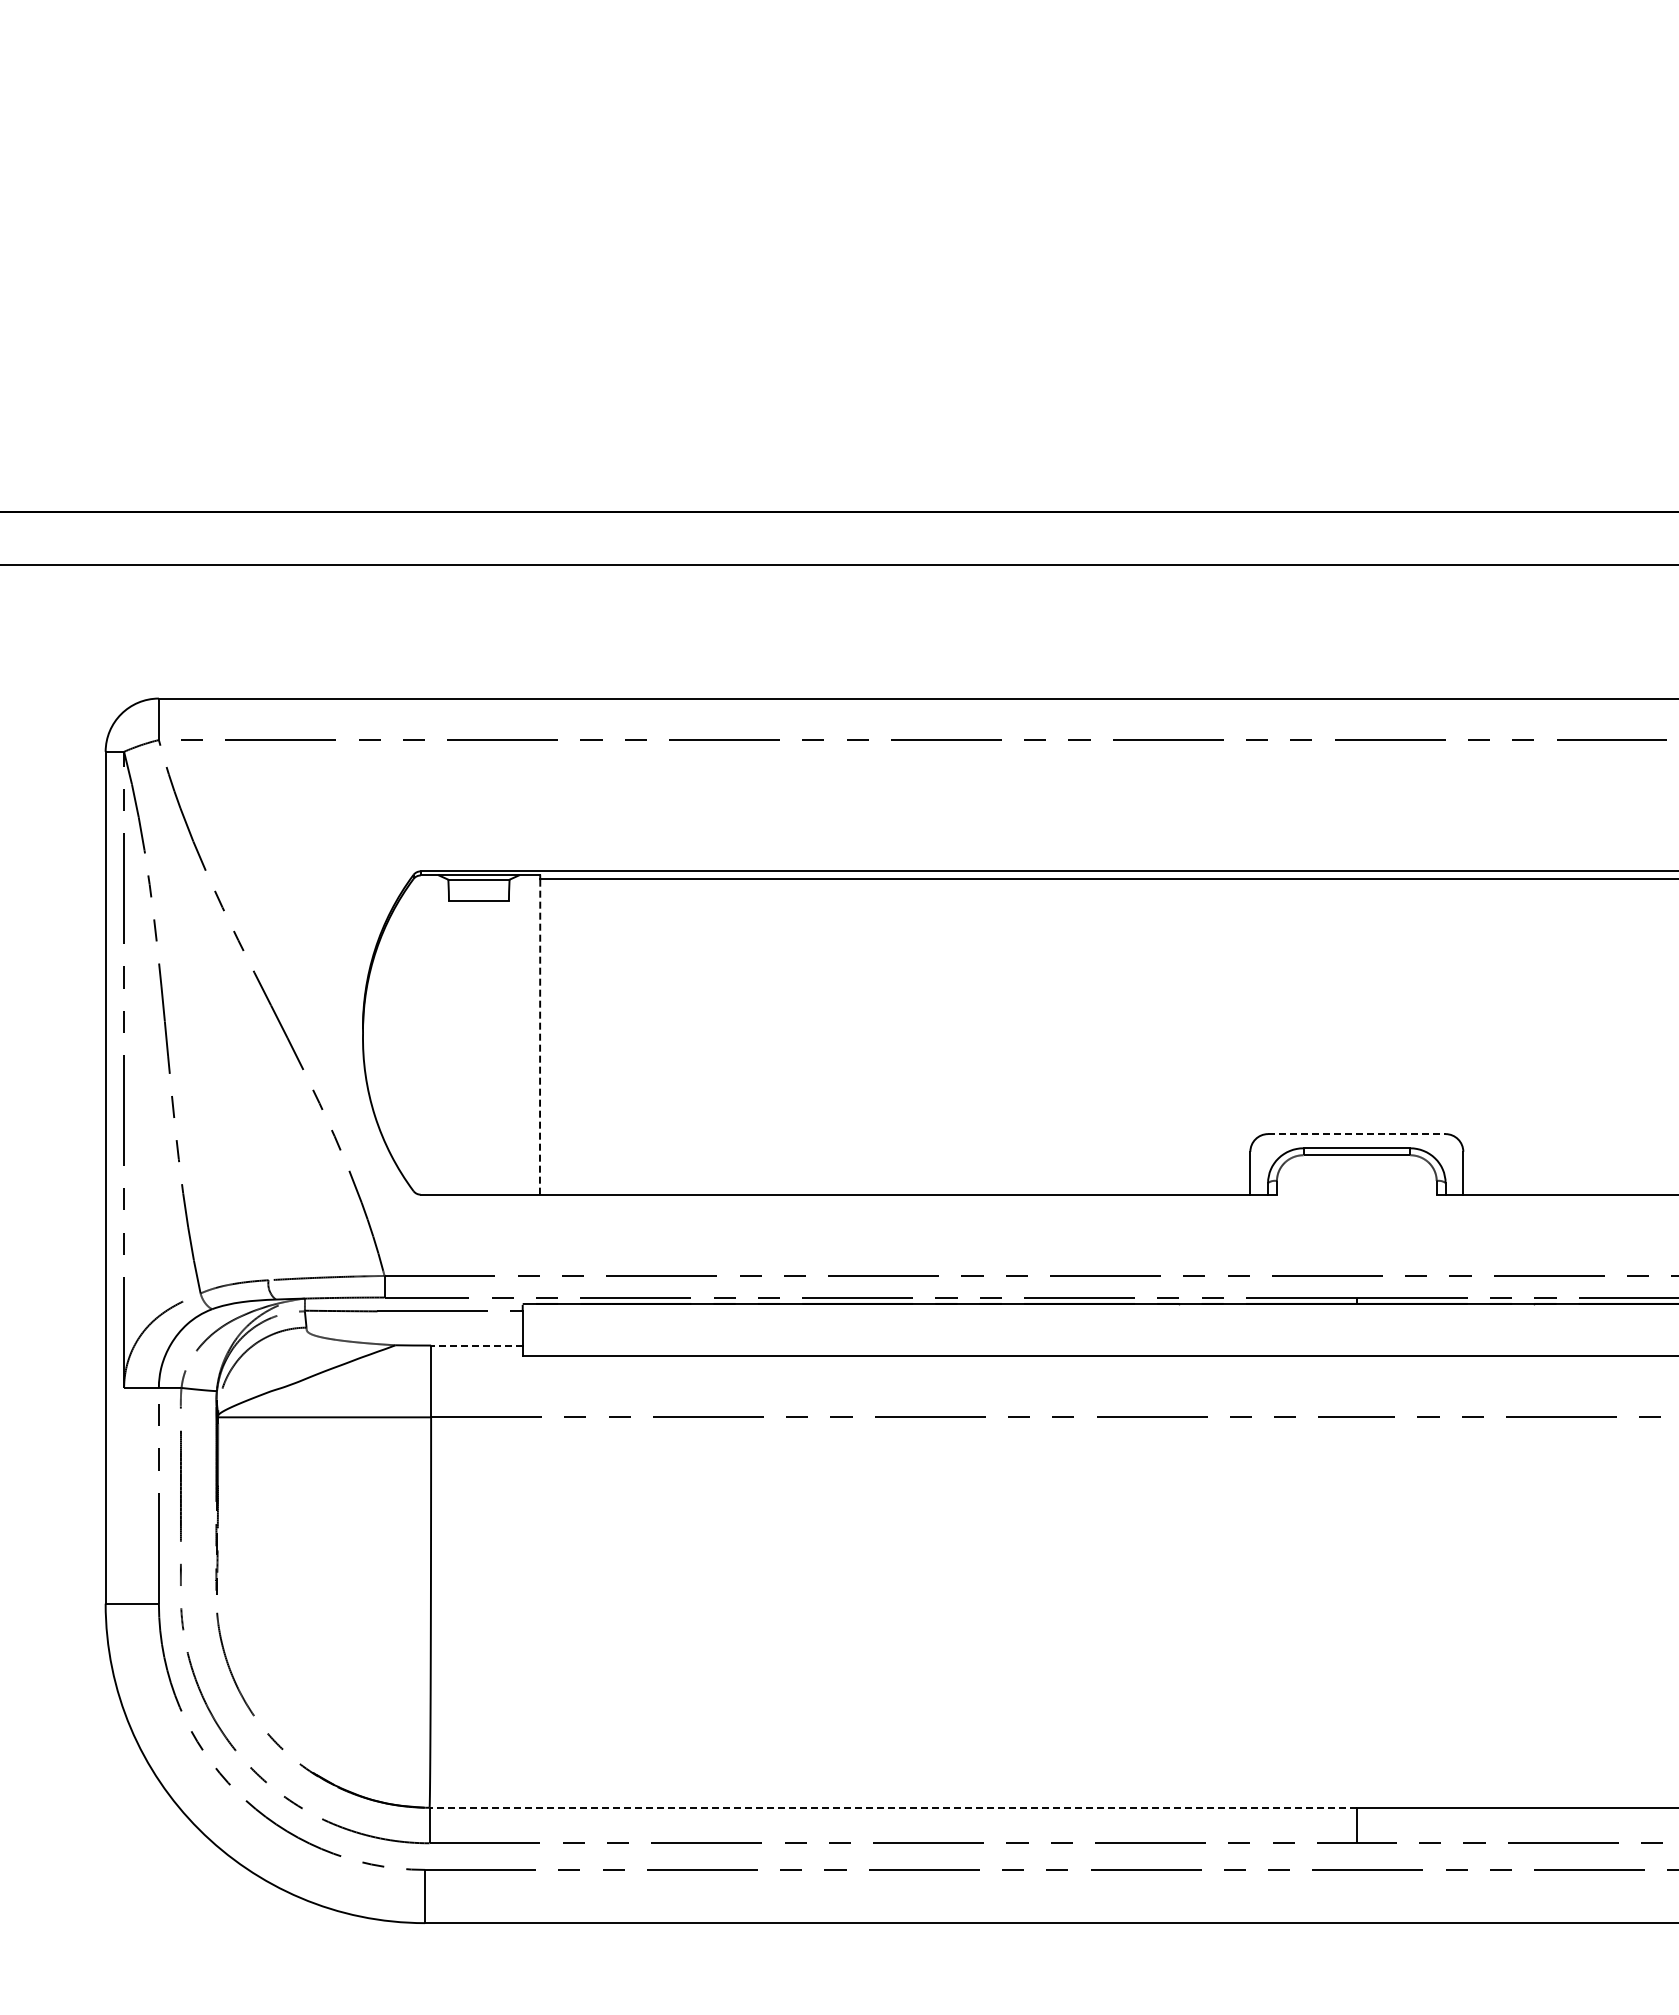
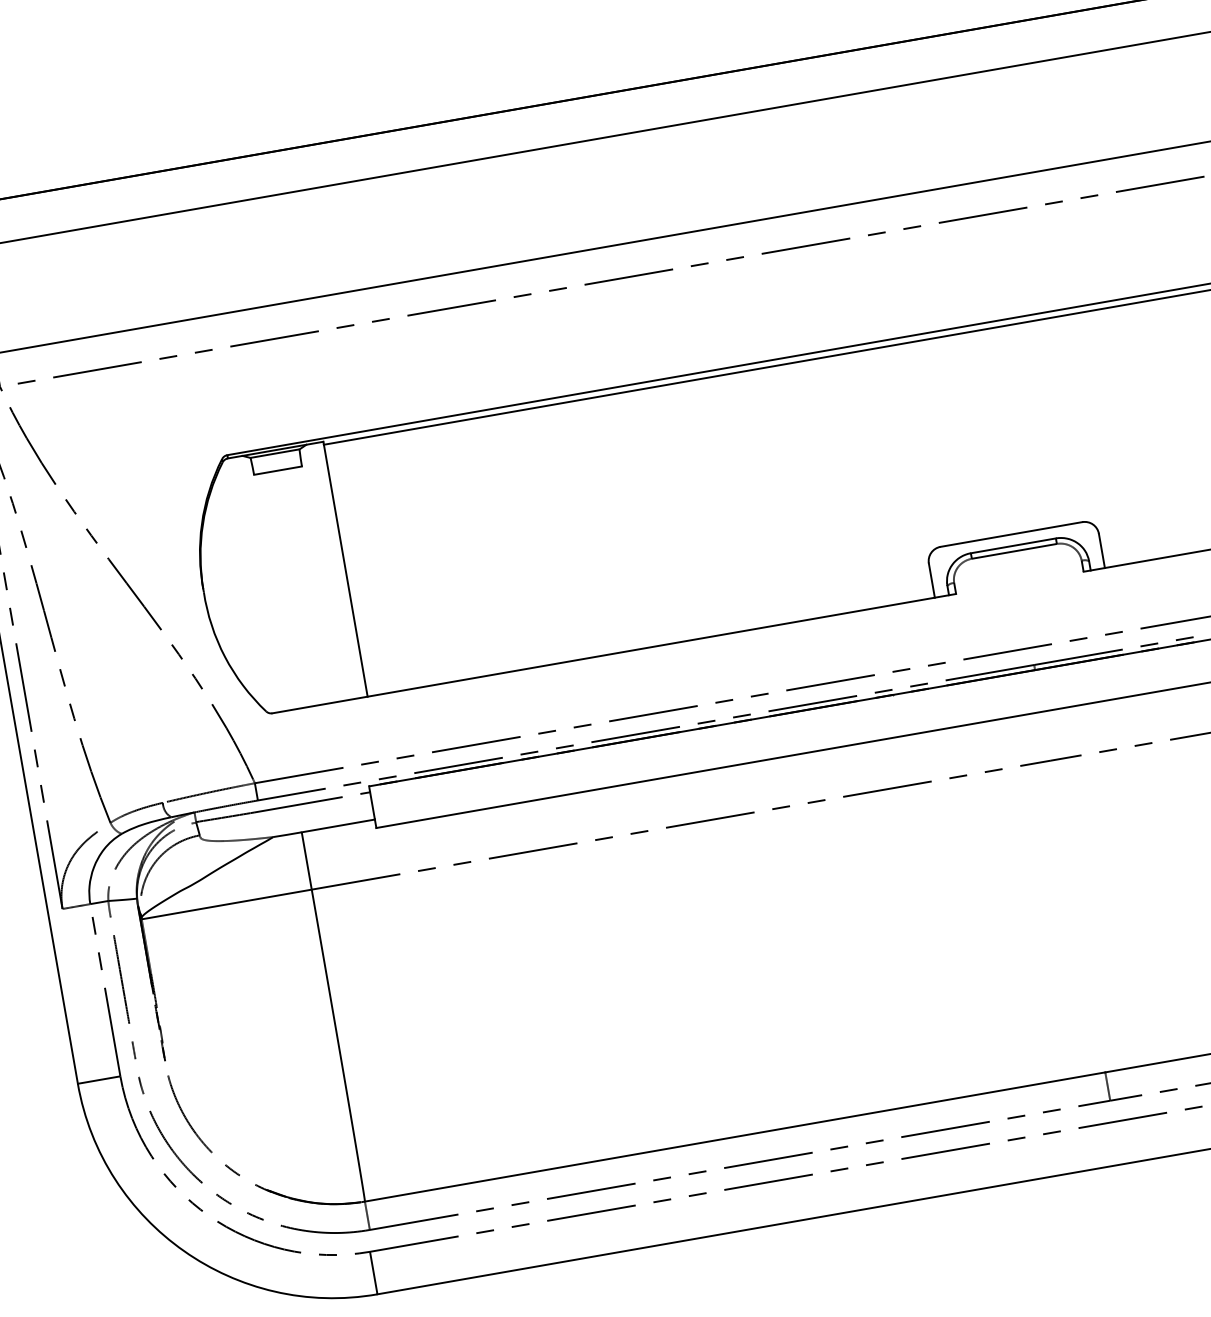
line: (540, 1036) -> (346, 570), dashed -> solid
line: (1356, 1134) -> (1011, 534), dashed -> solid
line: (476, 1345) -> (338, 825), dashed -> solid
line: (893, 1807) -> (735, 1136), dashed -> solid

